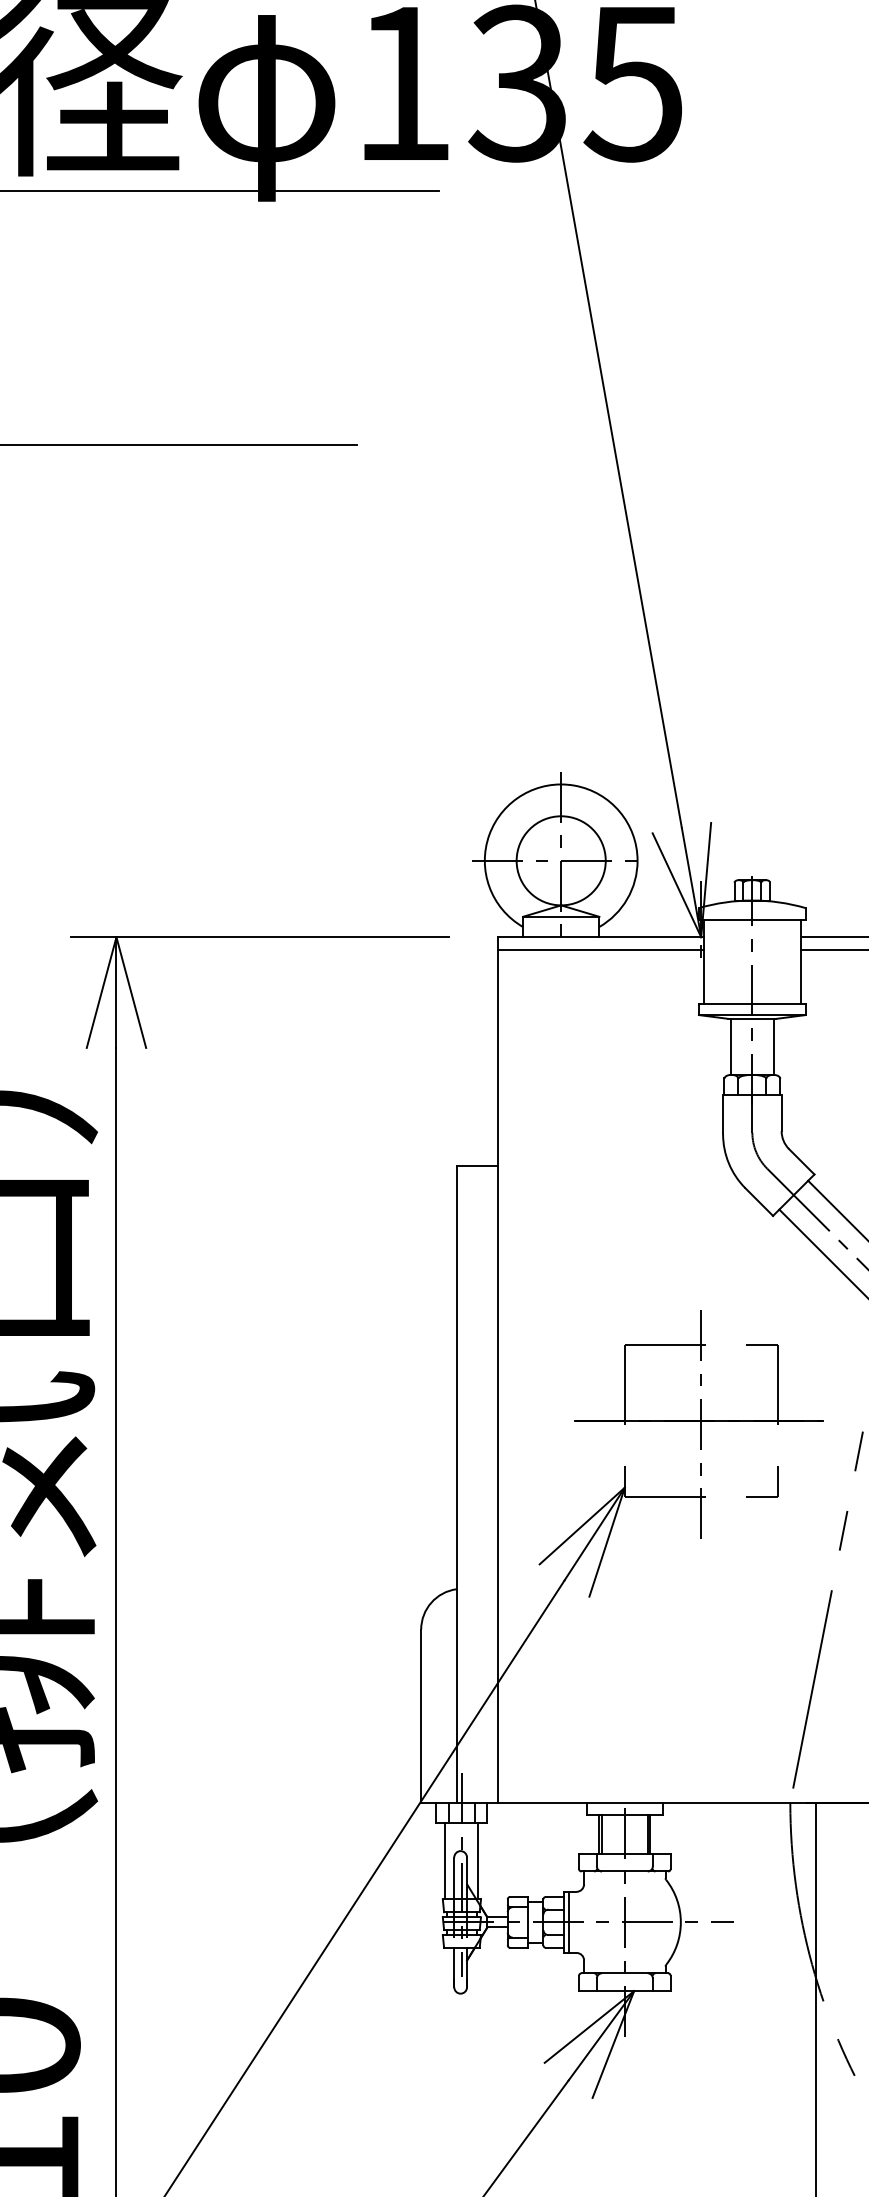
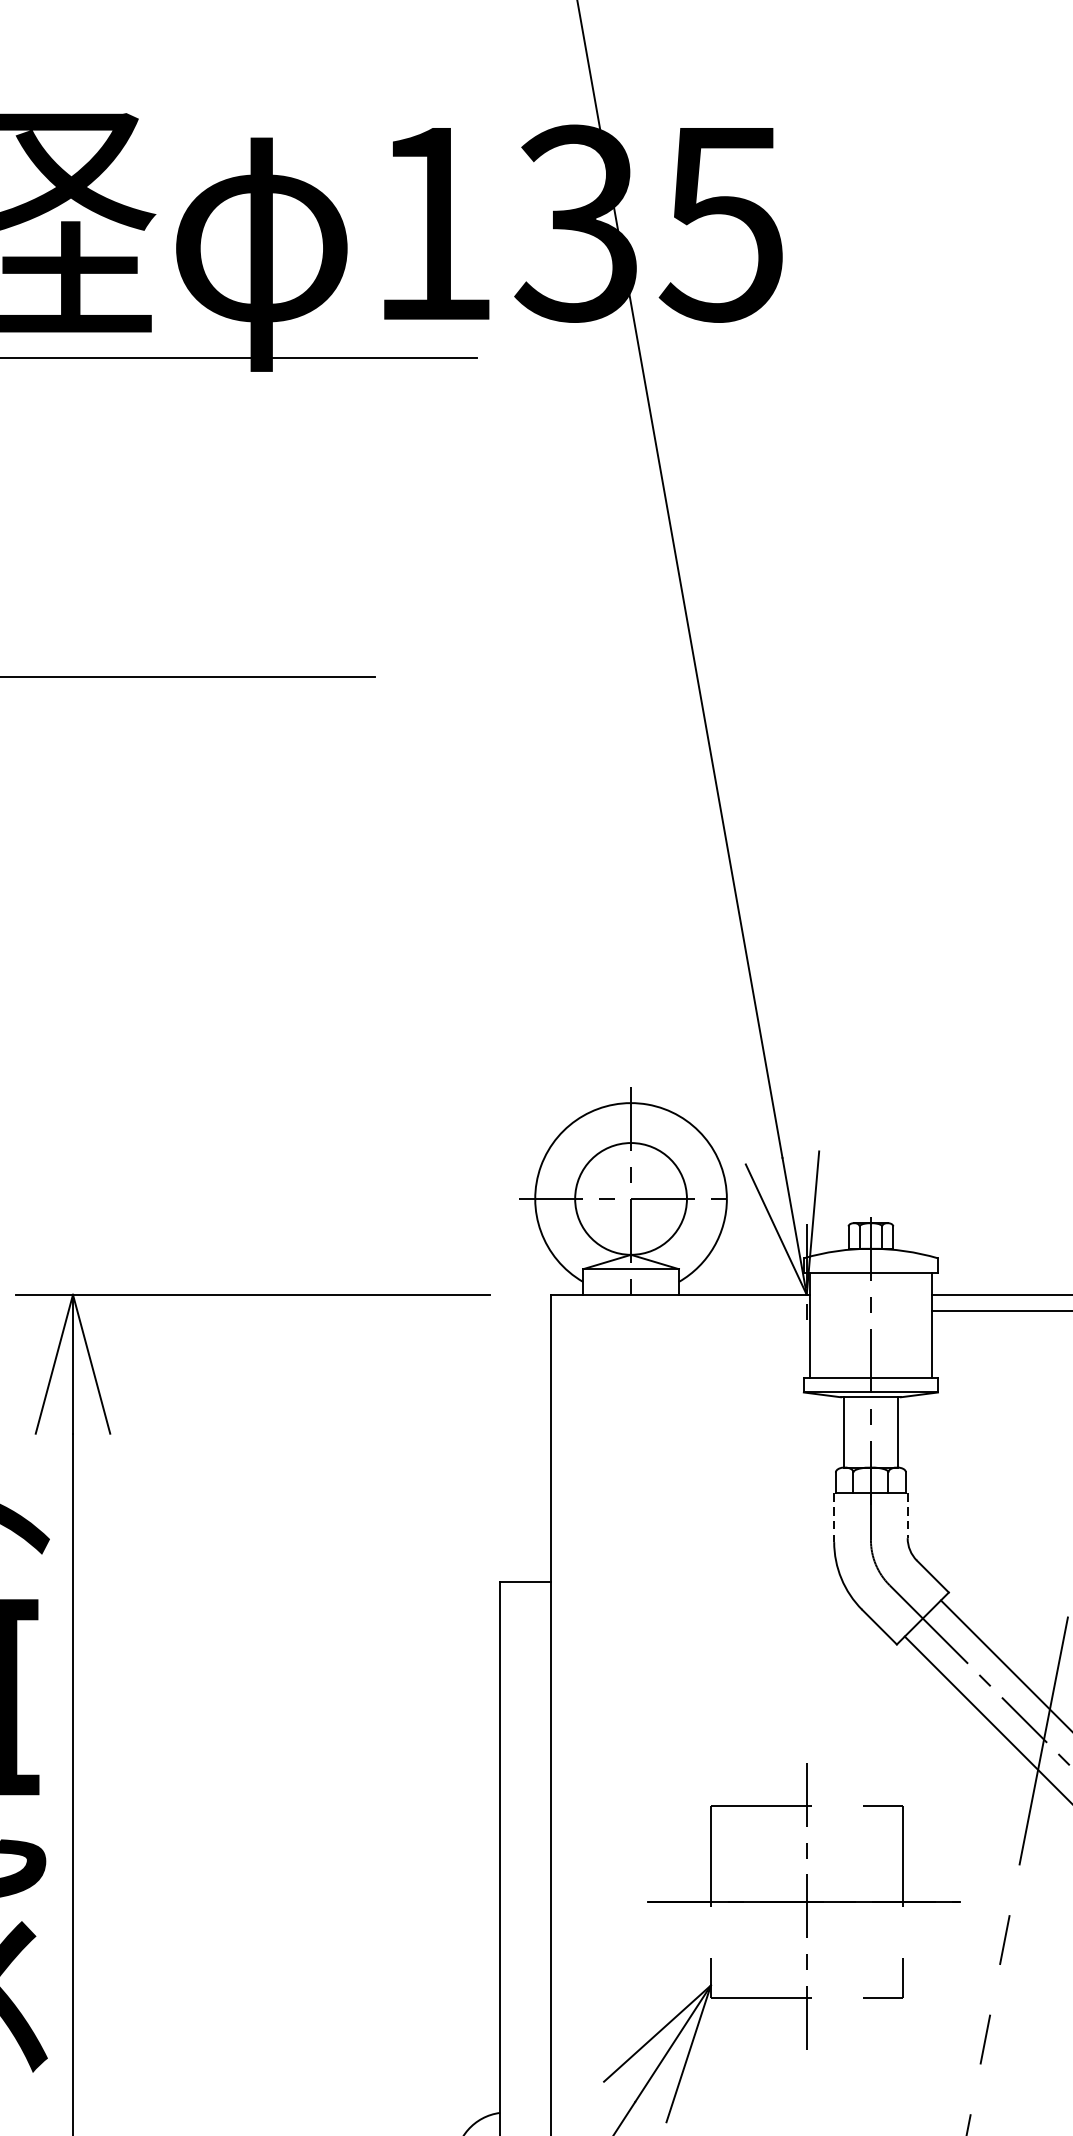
line: (600, 949) -> (680, 1310), removed
line: (781, 1113) -> (907, 1515), solid -> dashed
line: (723, 1114) -> (834, 1517), solid -> dashed

